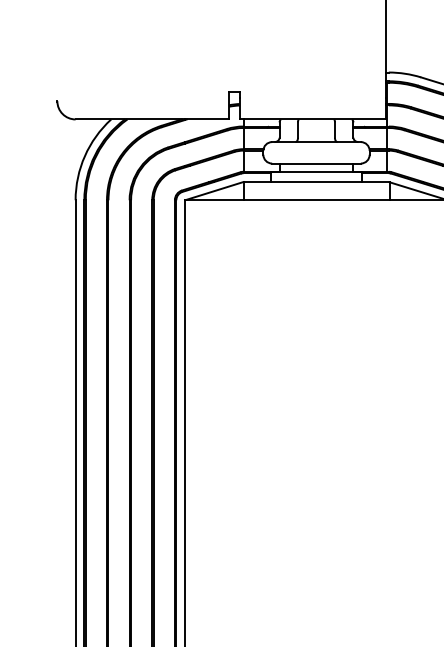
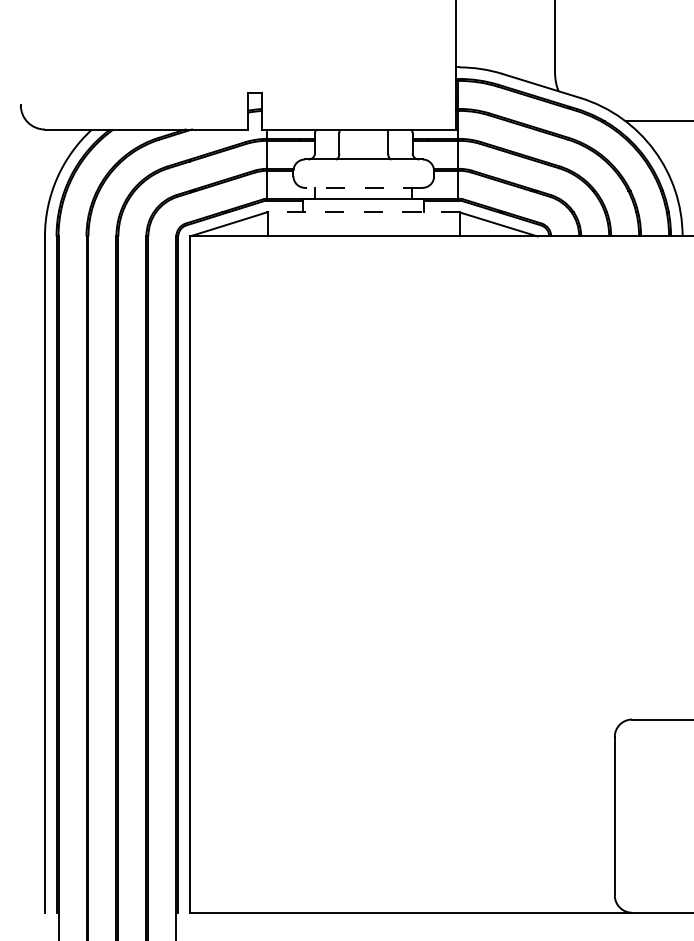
line: (316, 163) -> (363, 187), solid -> dashed
line: (316, 182) -> (363, 212), solid -> dashed

